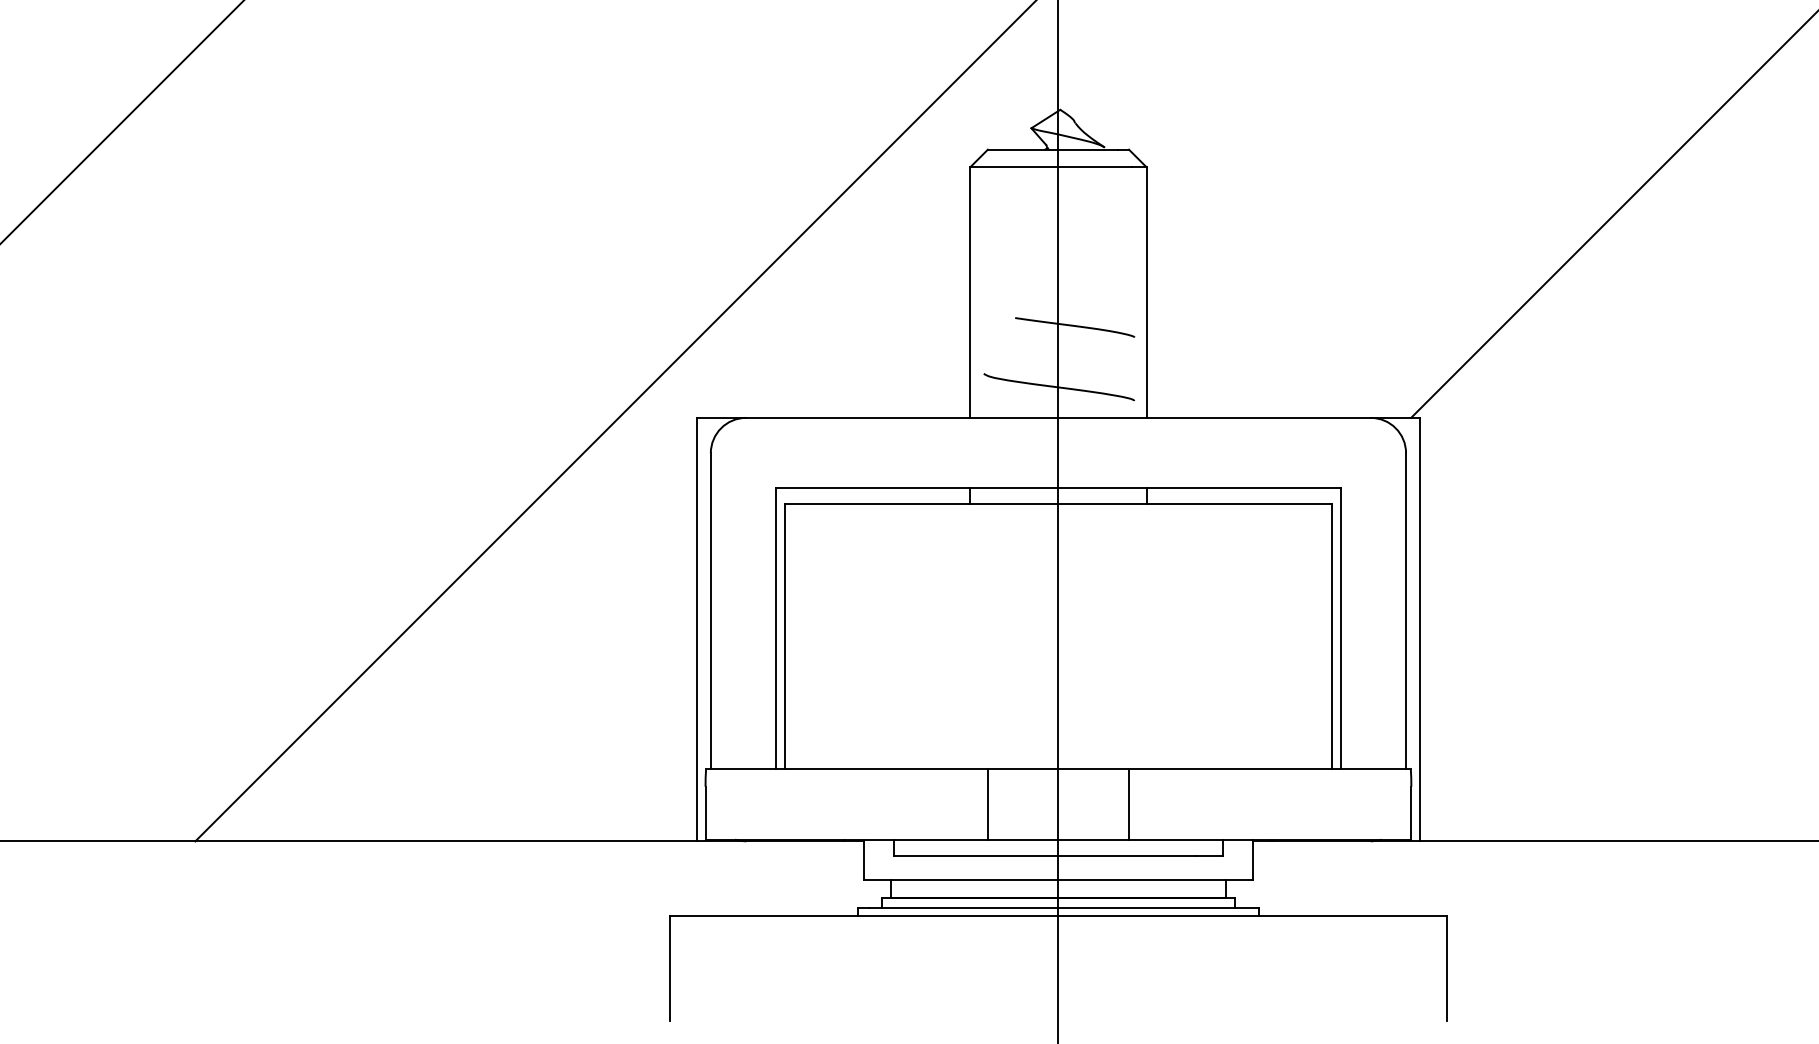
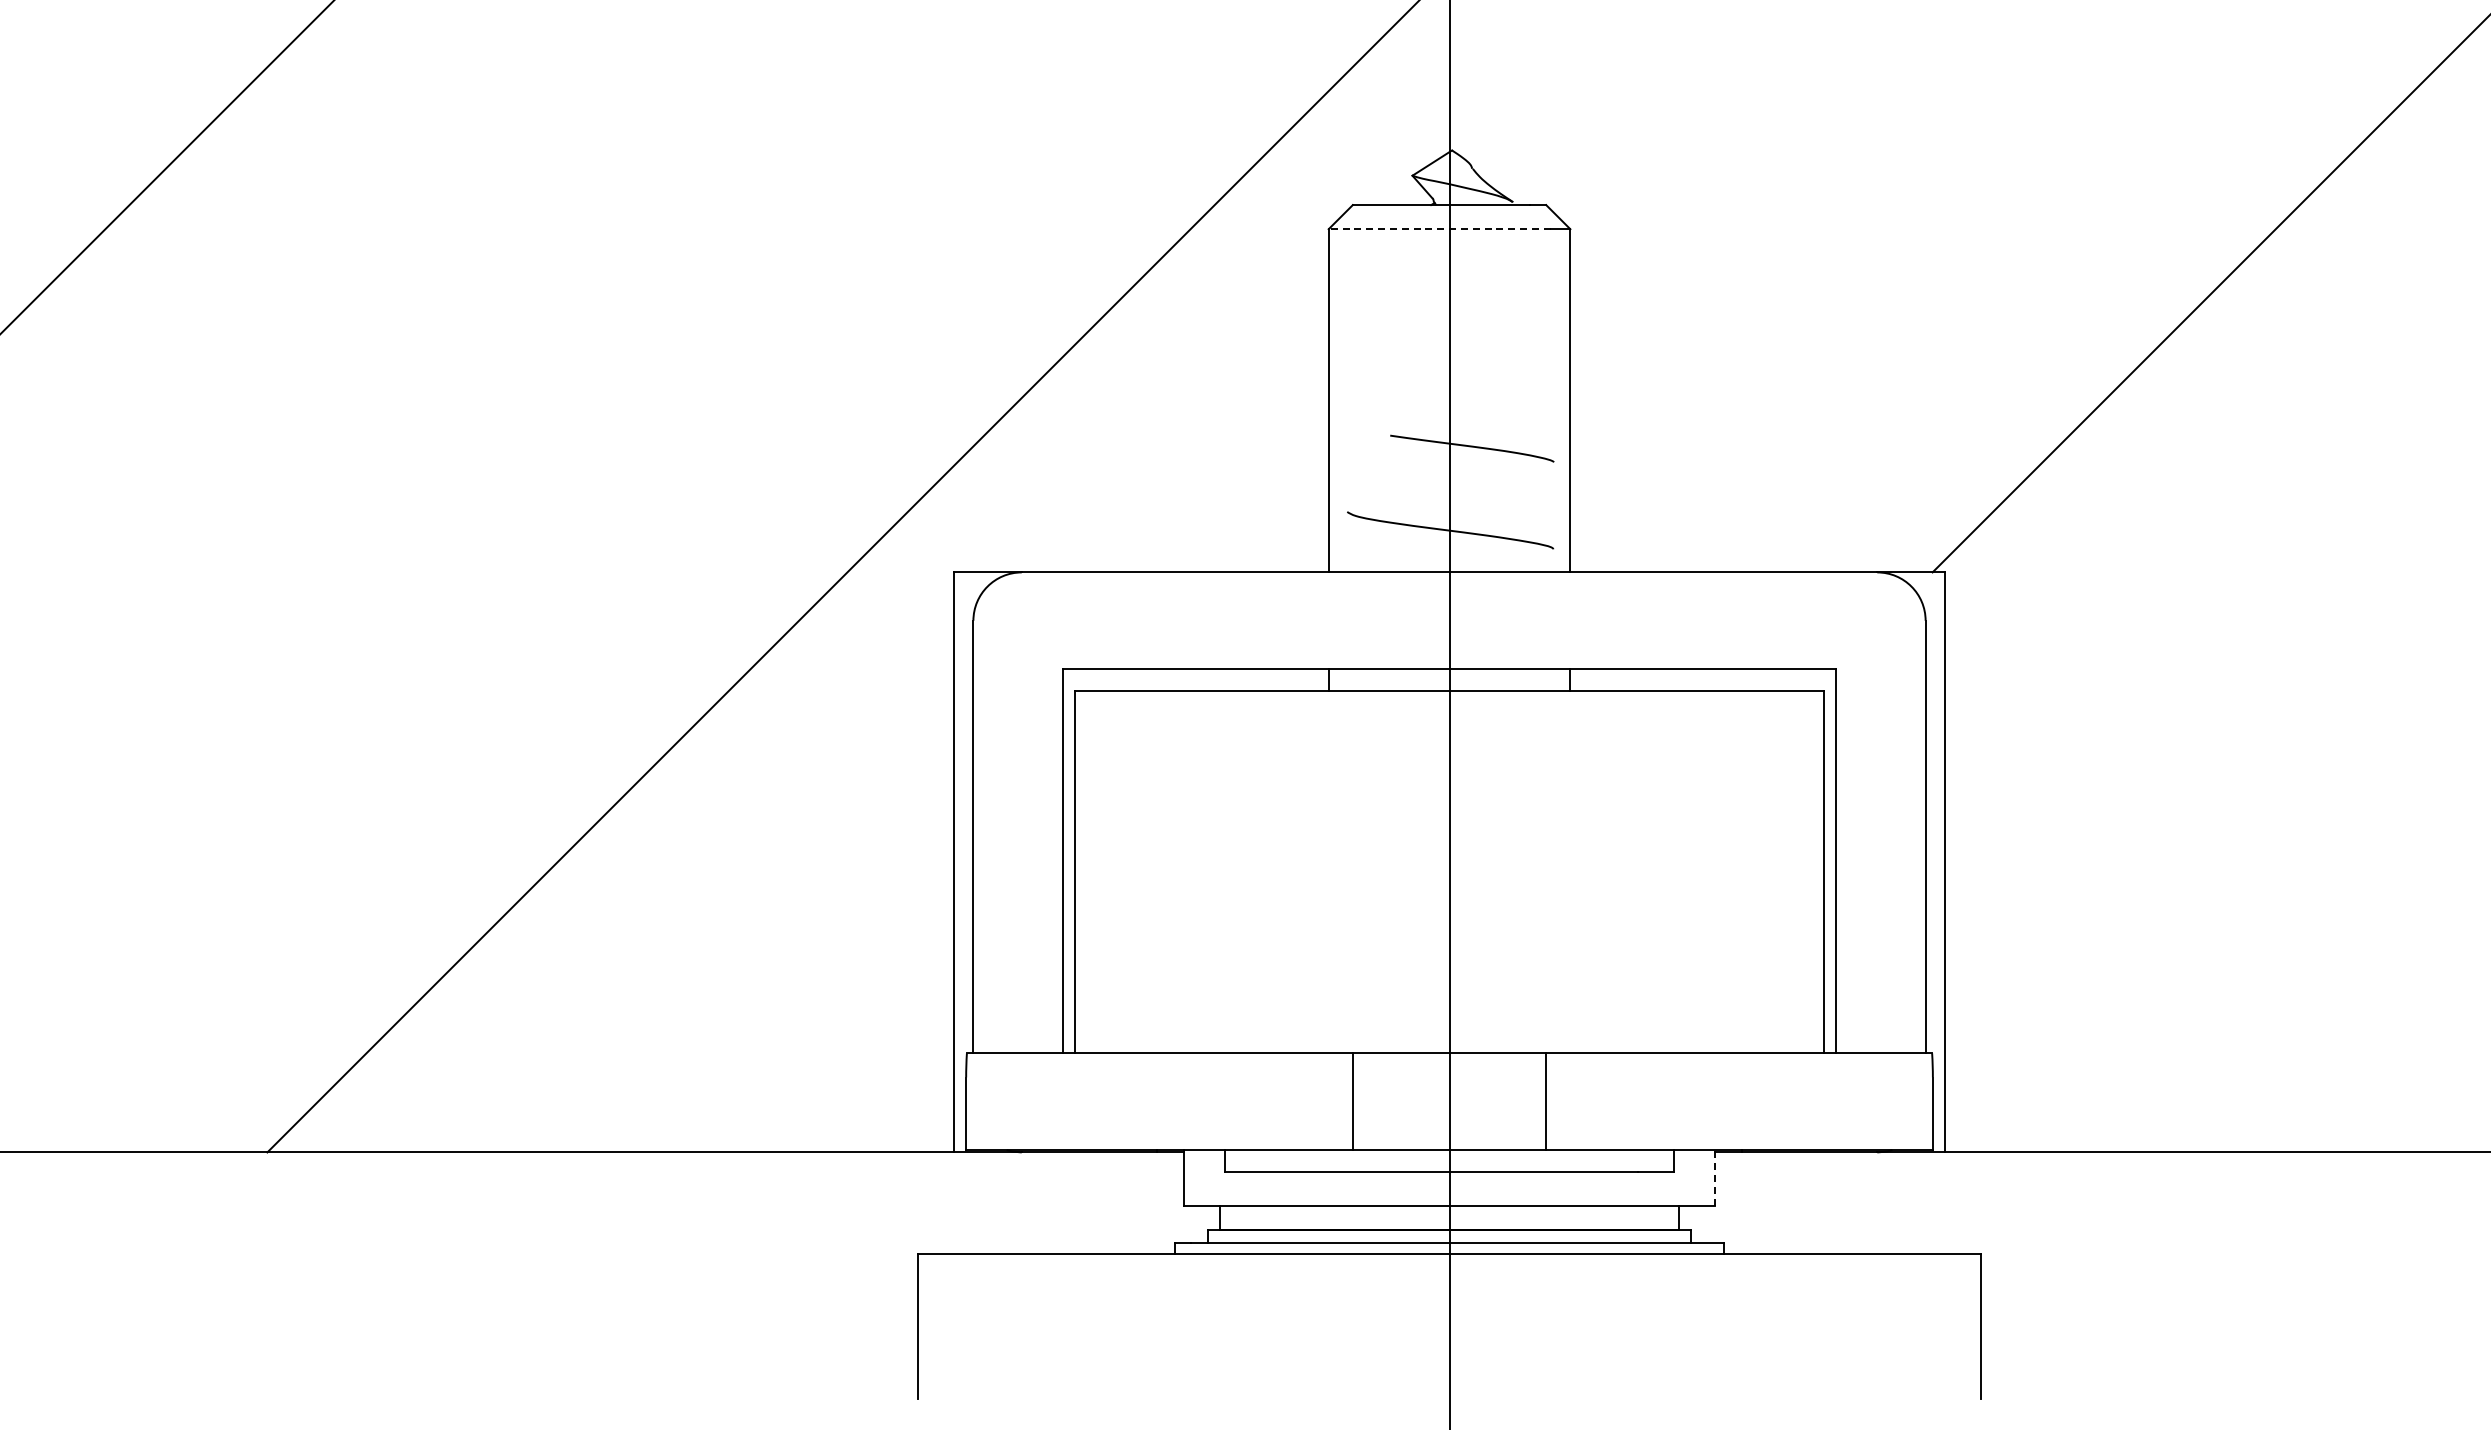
line: (1051, 167) -> (1439, 229), solid -> dashed
line: (1252, 859) -> (1715, 1177), solid -> dashed

